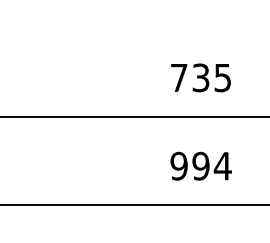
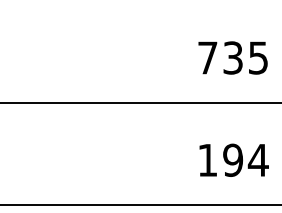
text: (178, 165) -> (207, 159), 994 -> 194

